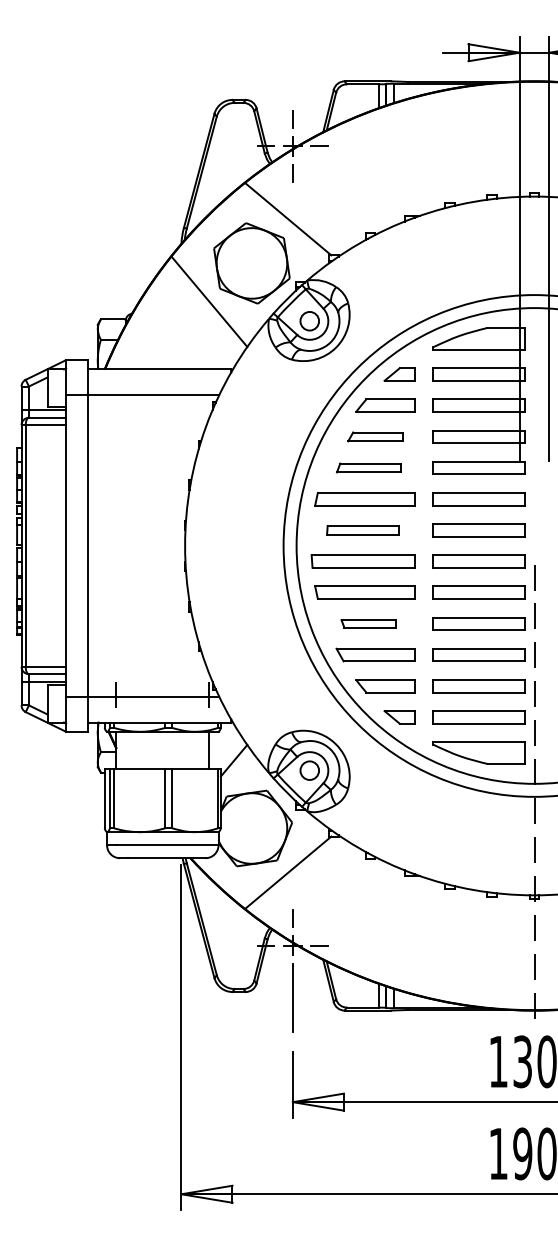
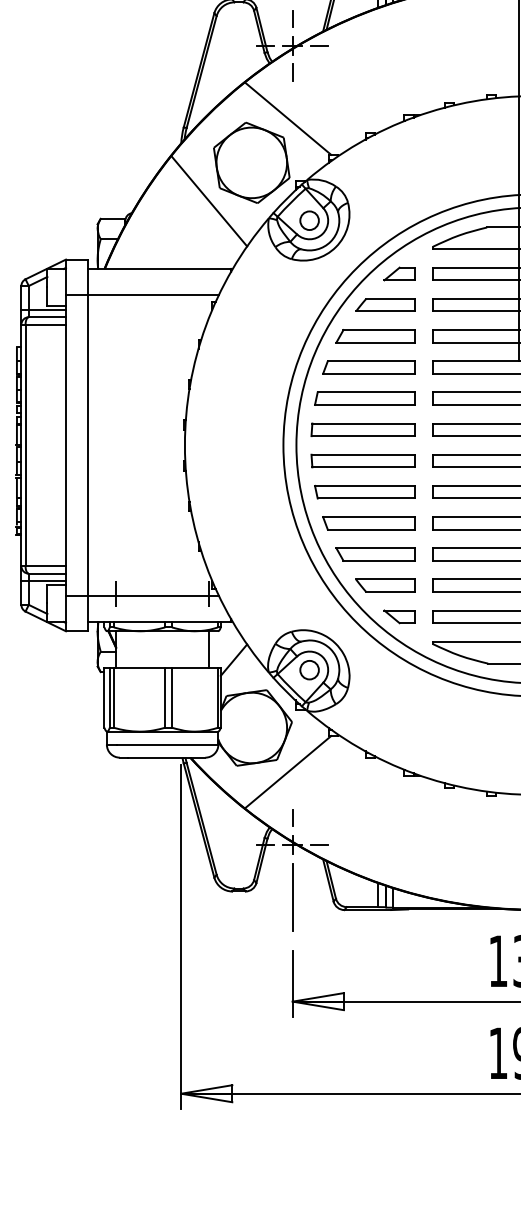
part: (375, 436) -> (375, 335), size x1.43
part: (368, 467) -> (368, 366), size x1.43
part: (362, 530) -> (362, 429), size x1.43
part: (368, 623) -> (368, 522), size x1.67

